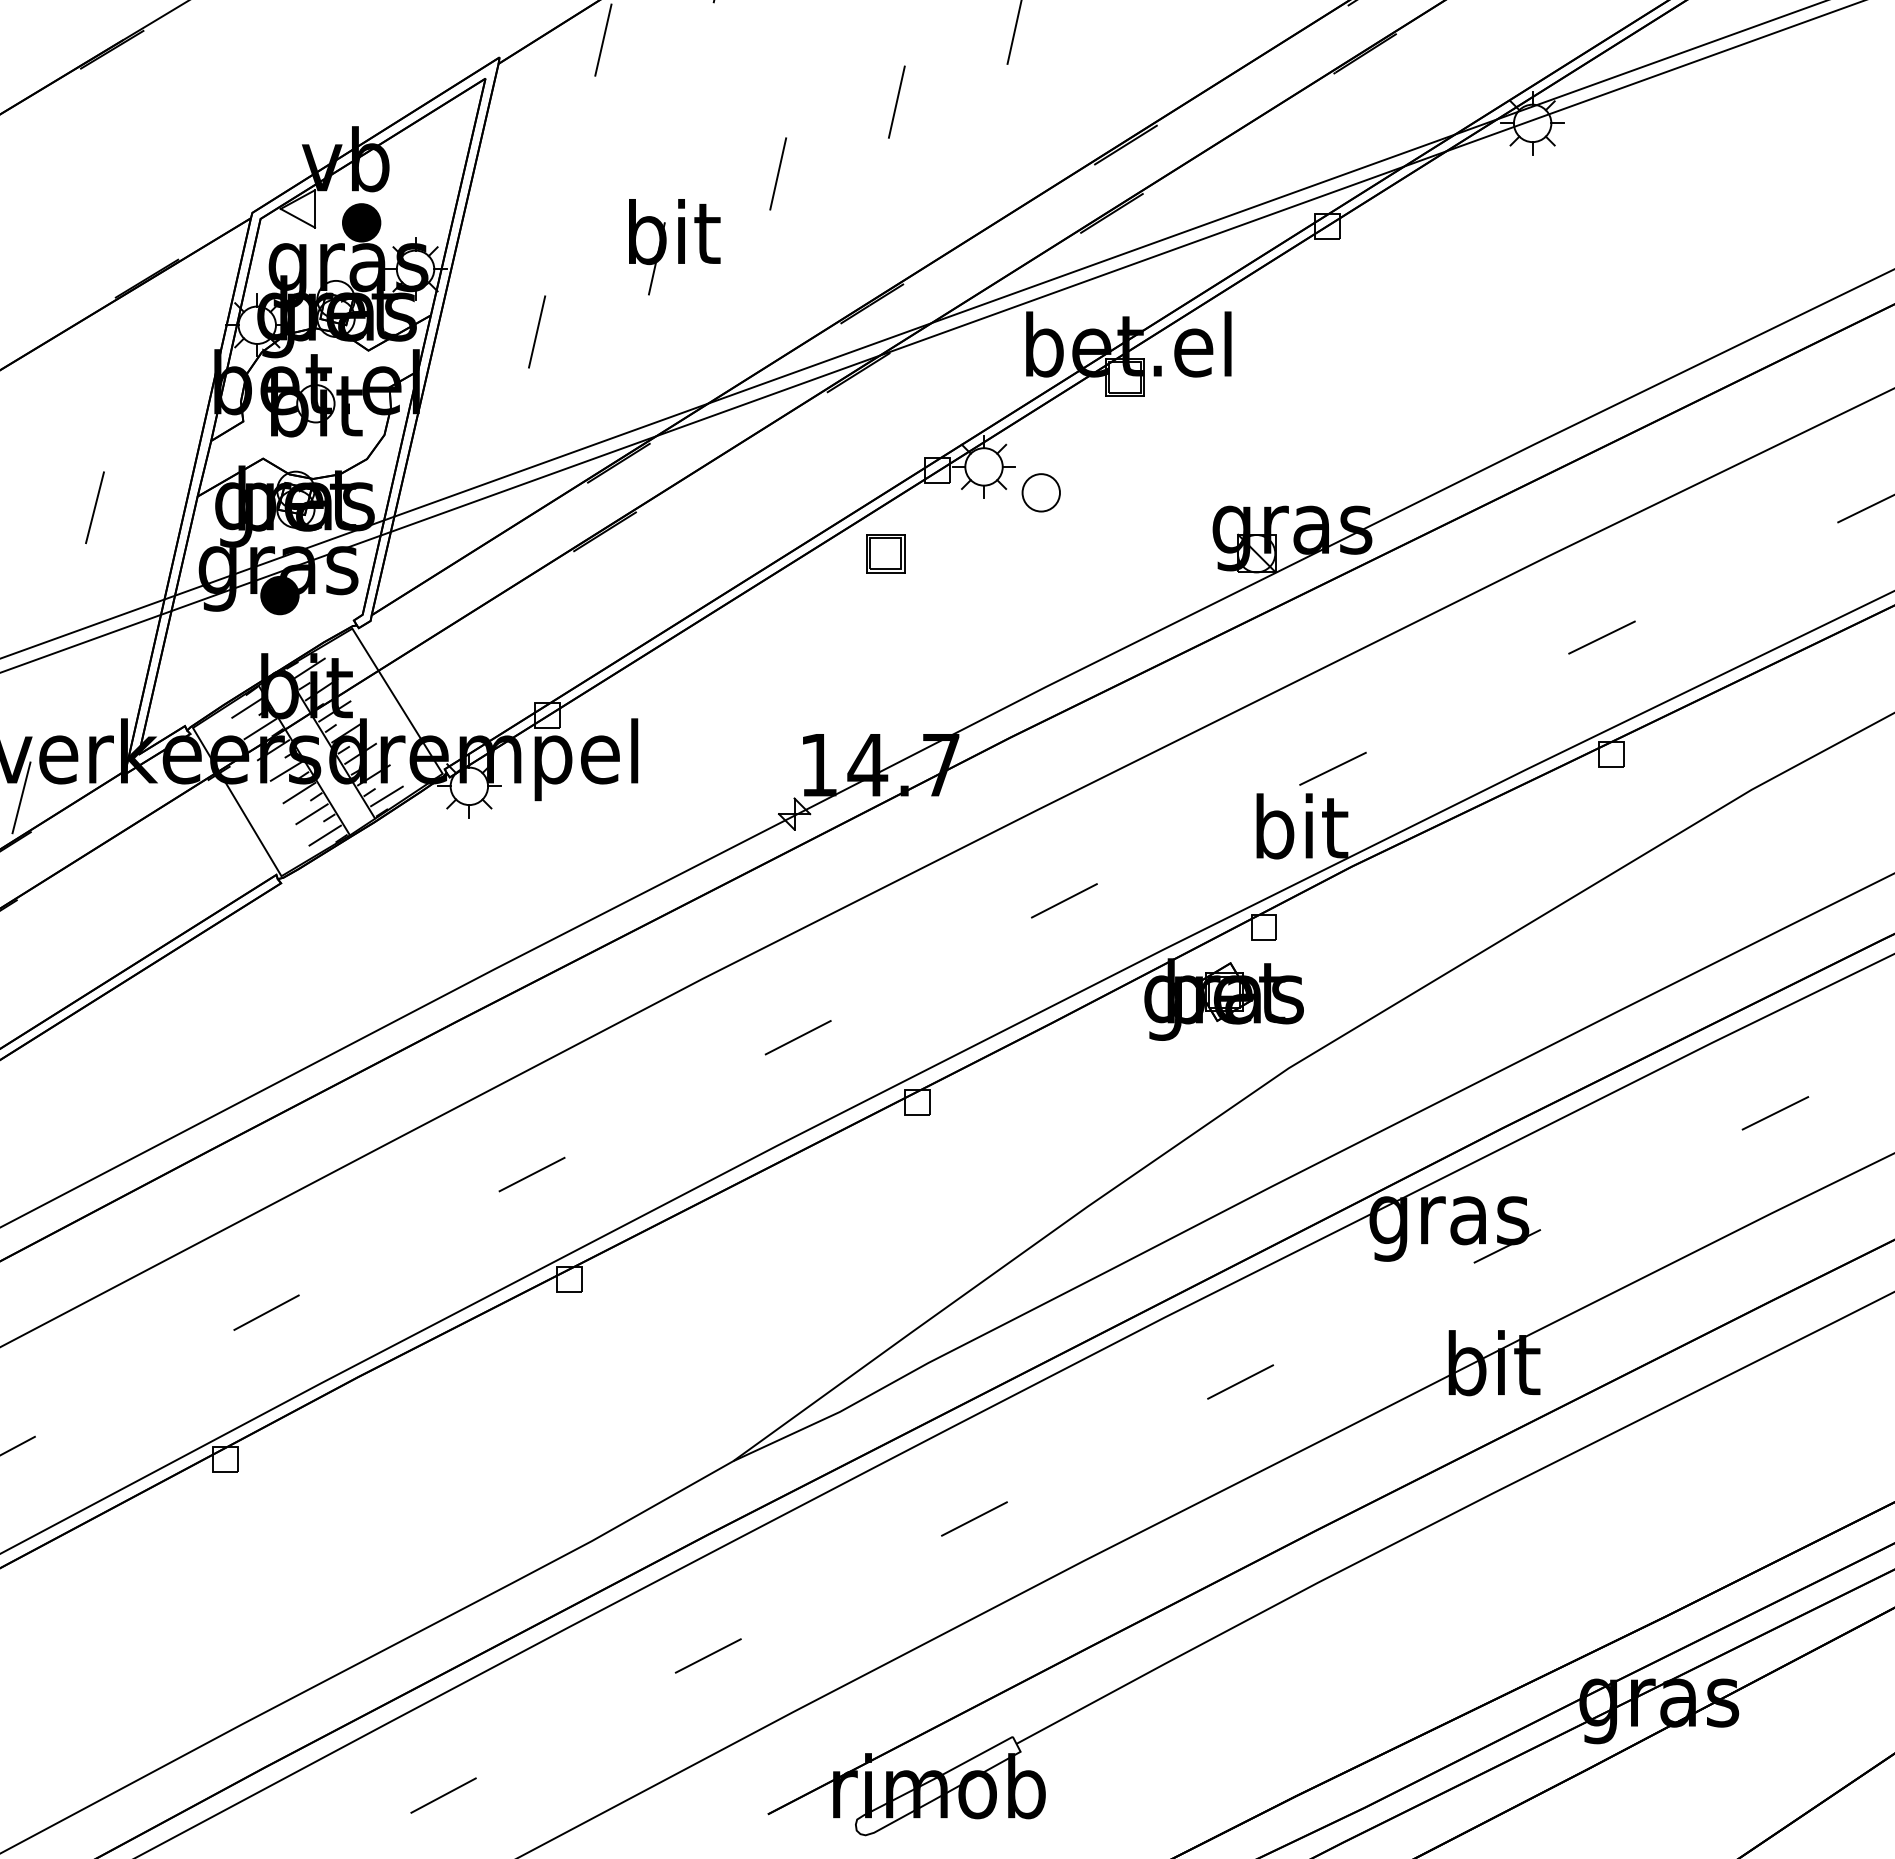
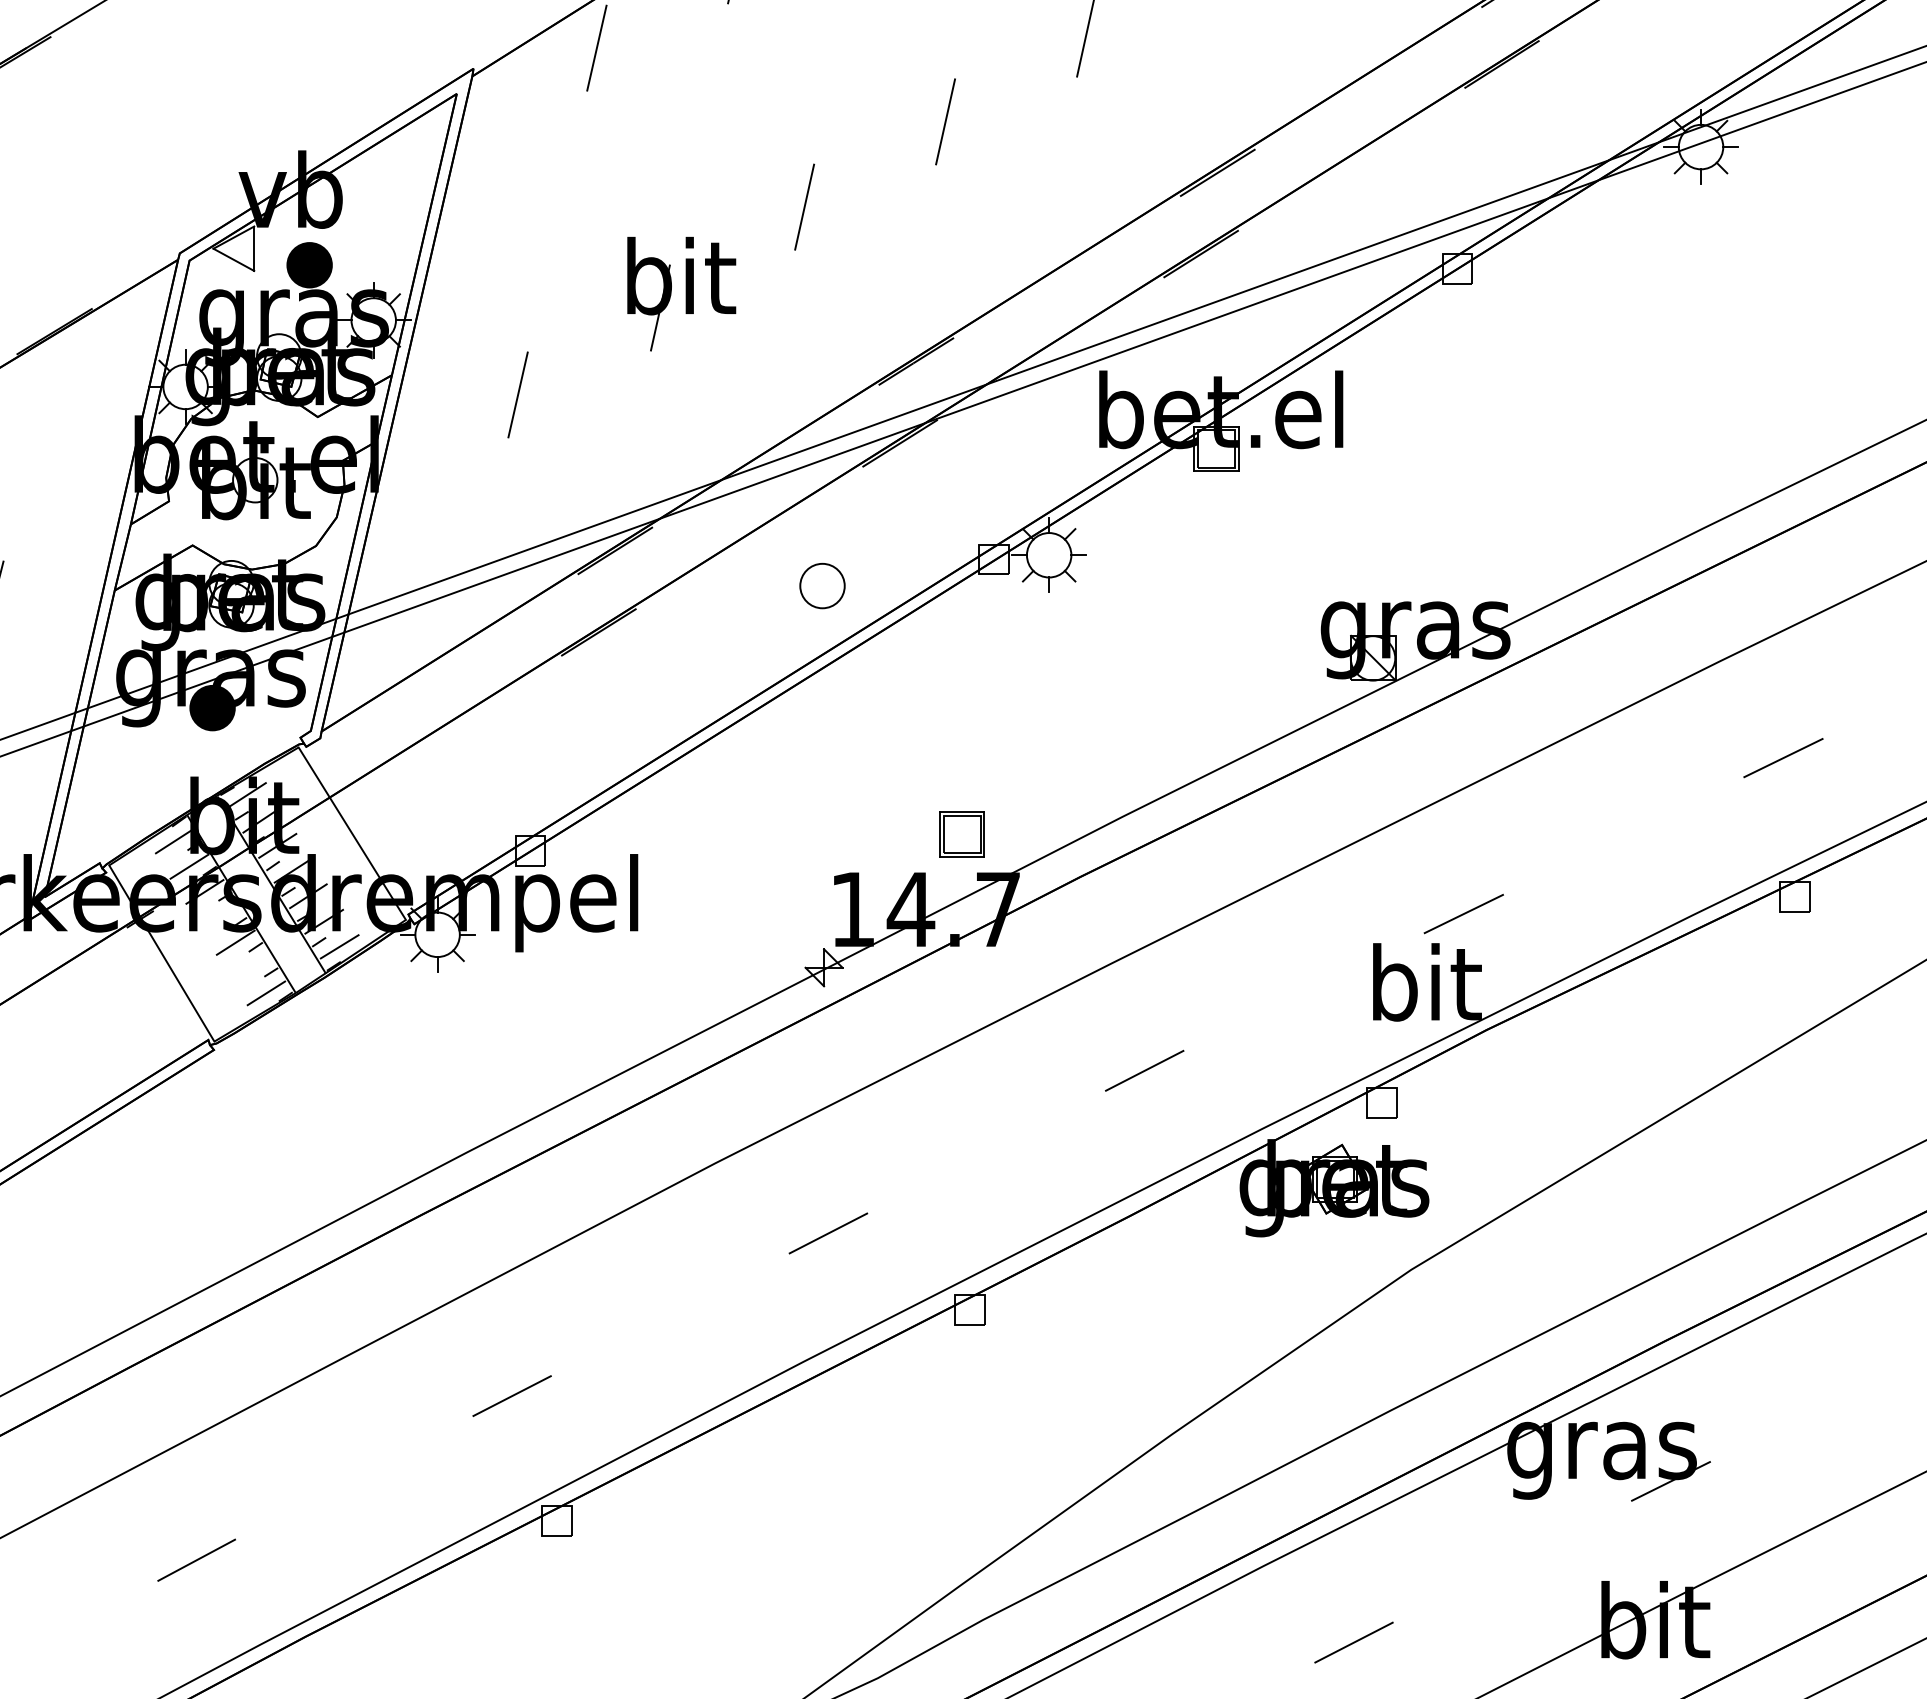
part: (1040, 492) -> (821, 585), moved
part: (885, 553) -> (961, 833), moved
line: (285, 771) -> (219, 917), removed
line: (311, 814) -> (250, 968), removed

